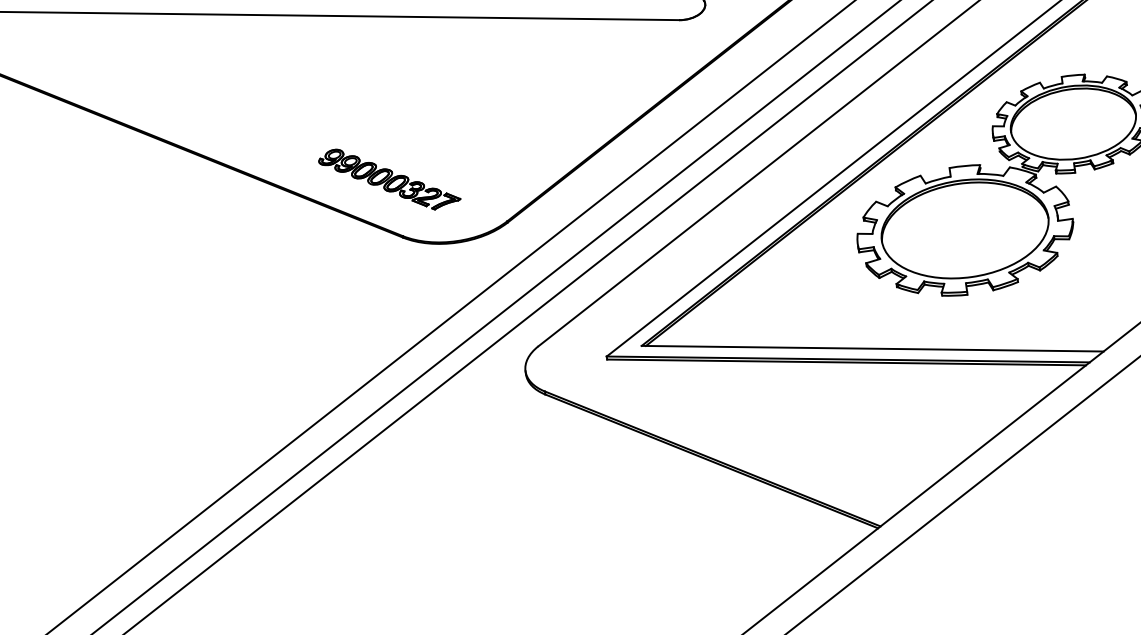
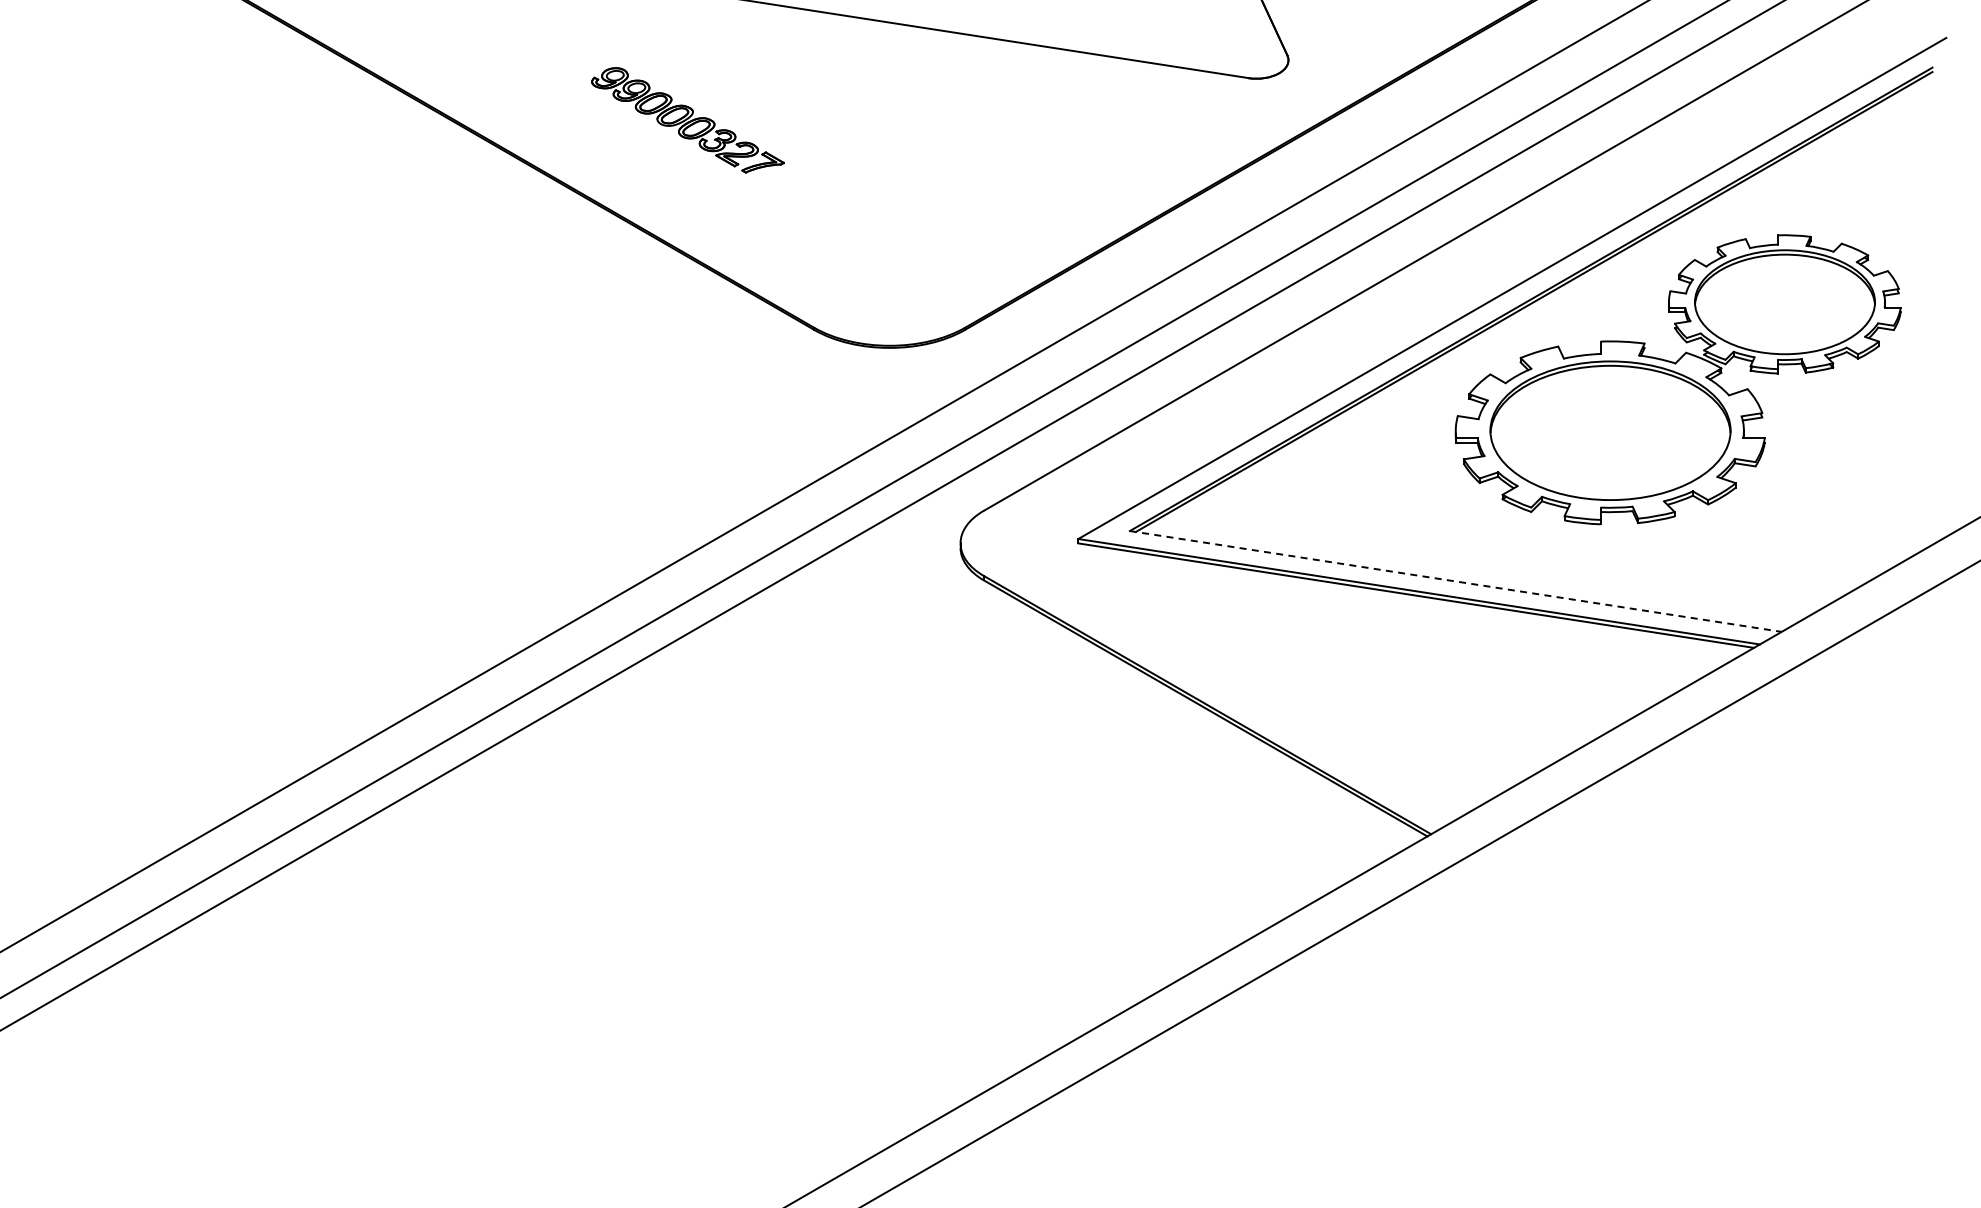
part: (389, 179) -> (687, 120), moved
line: (872, 348) -> (1455, 581), solid -> dashed

